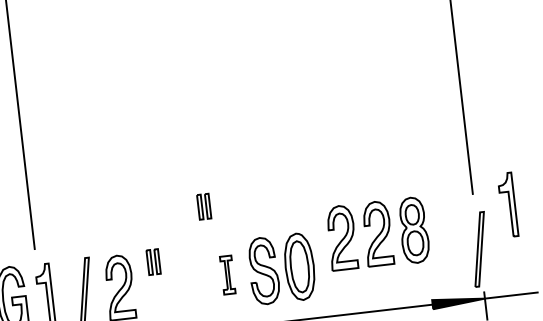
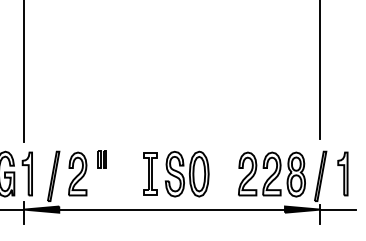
part: (507, 204) -> (342, 173), moved
part: (203, 206) -> (139, 126), removed
part: (377, 234) -> (271, 174), moved
part: (227, 274) -> (150, 173), size x1.67

